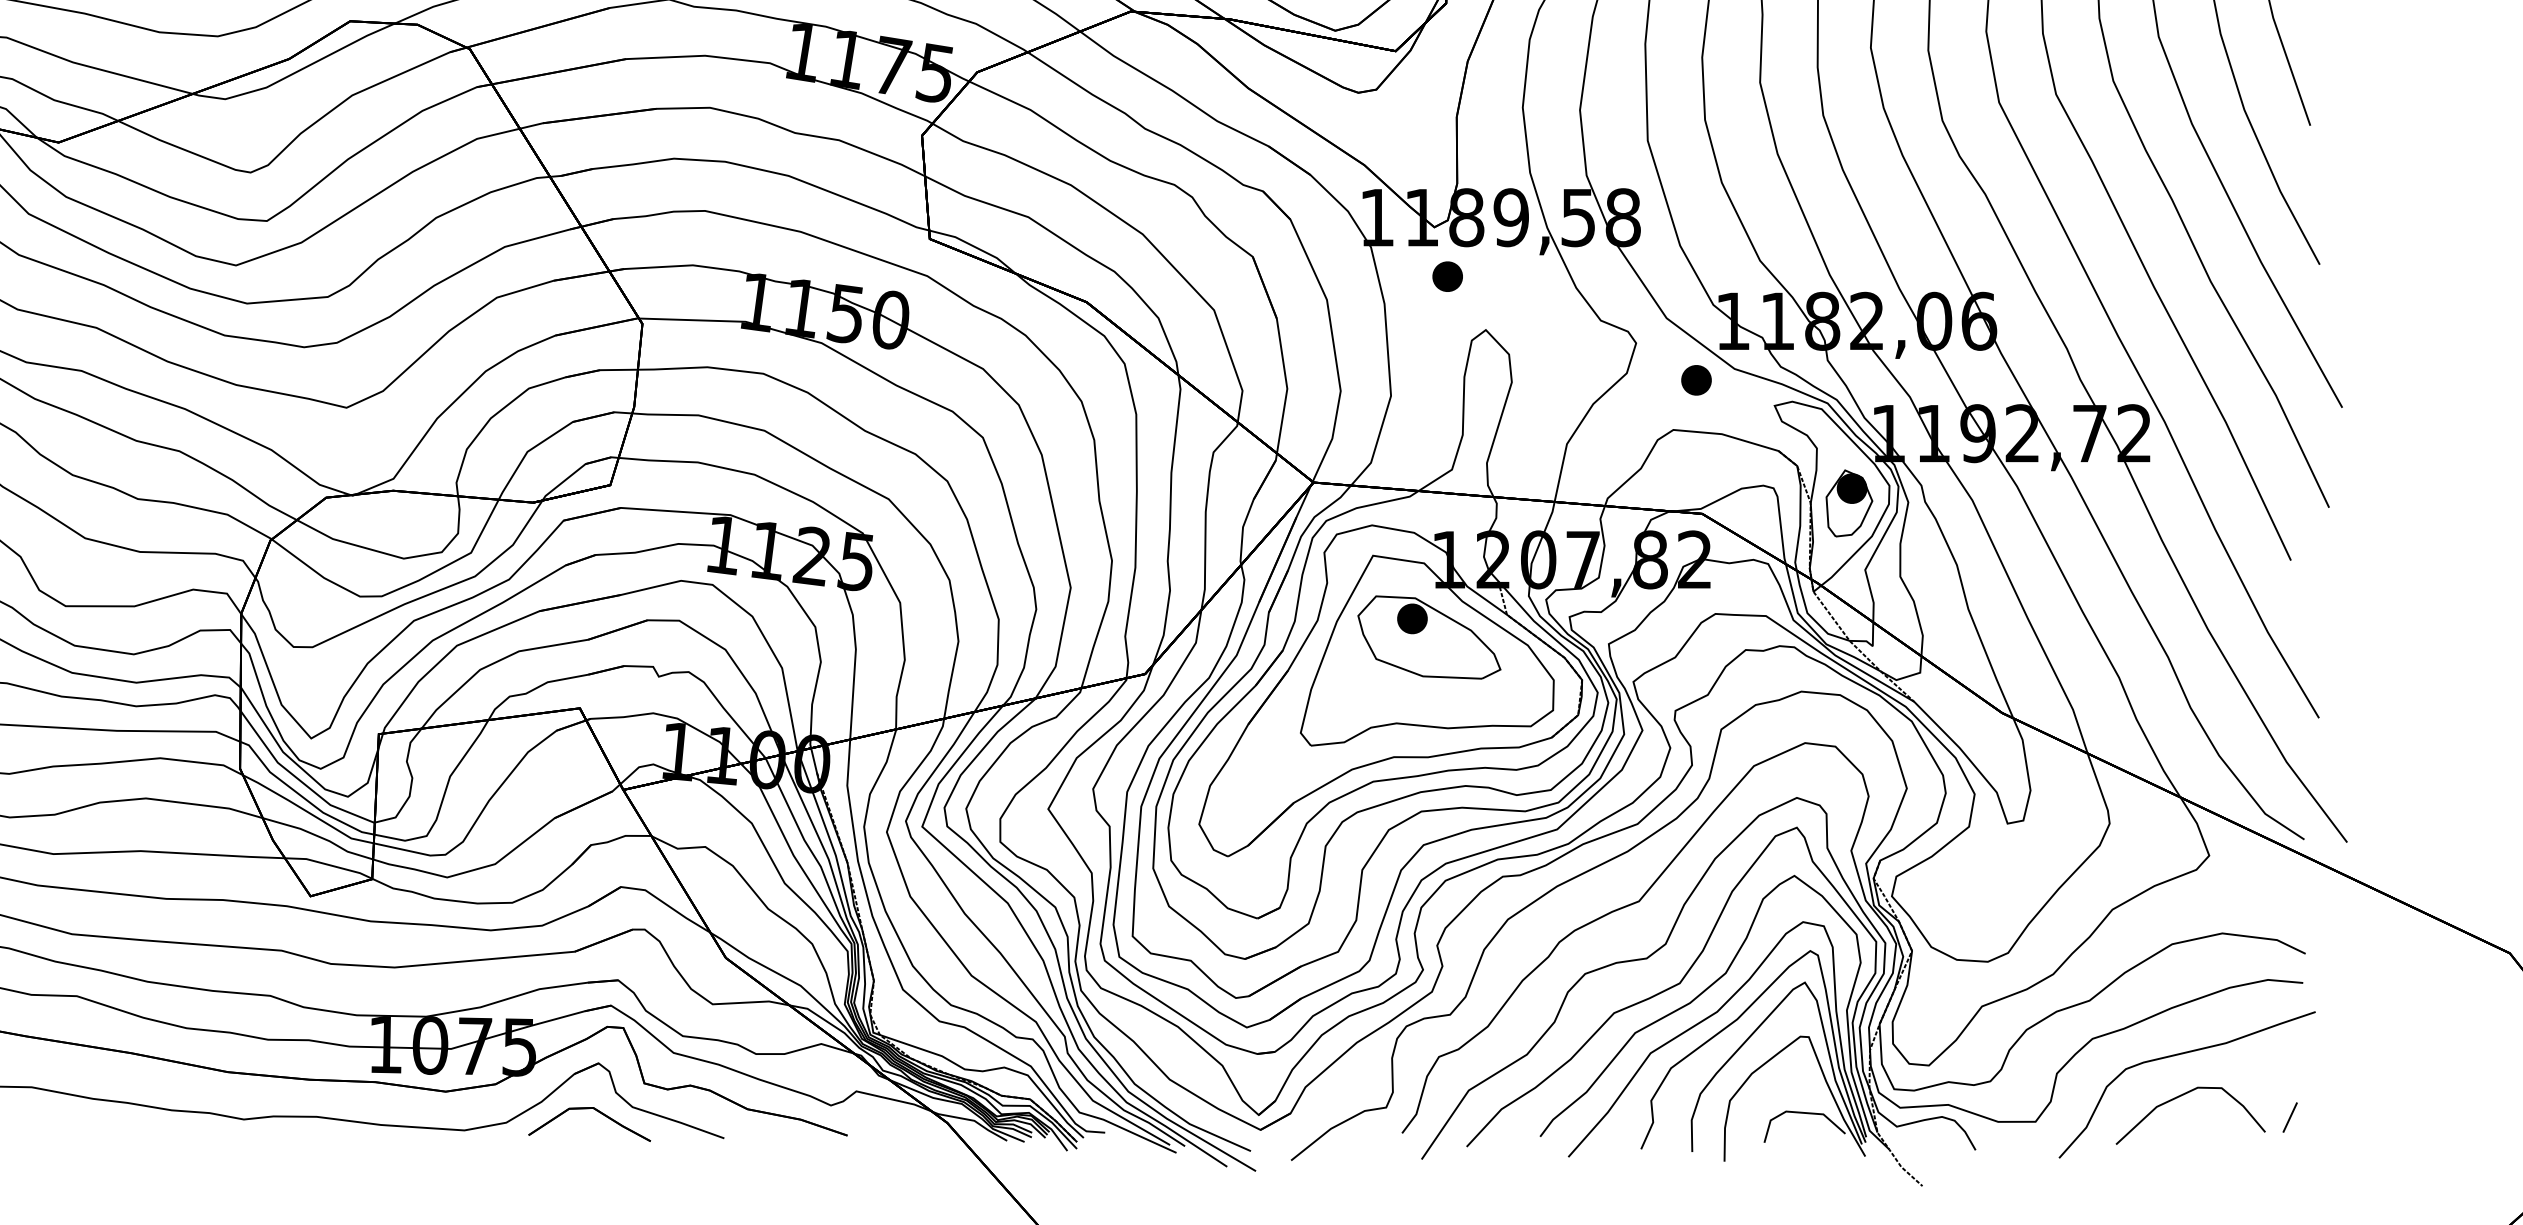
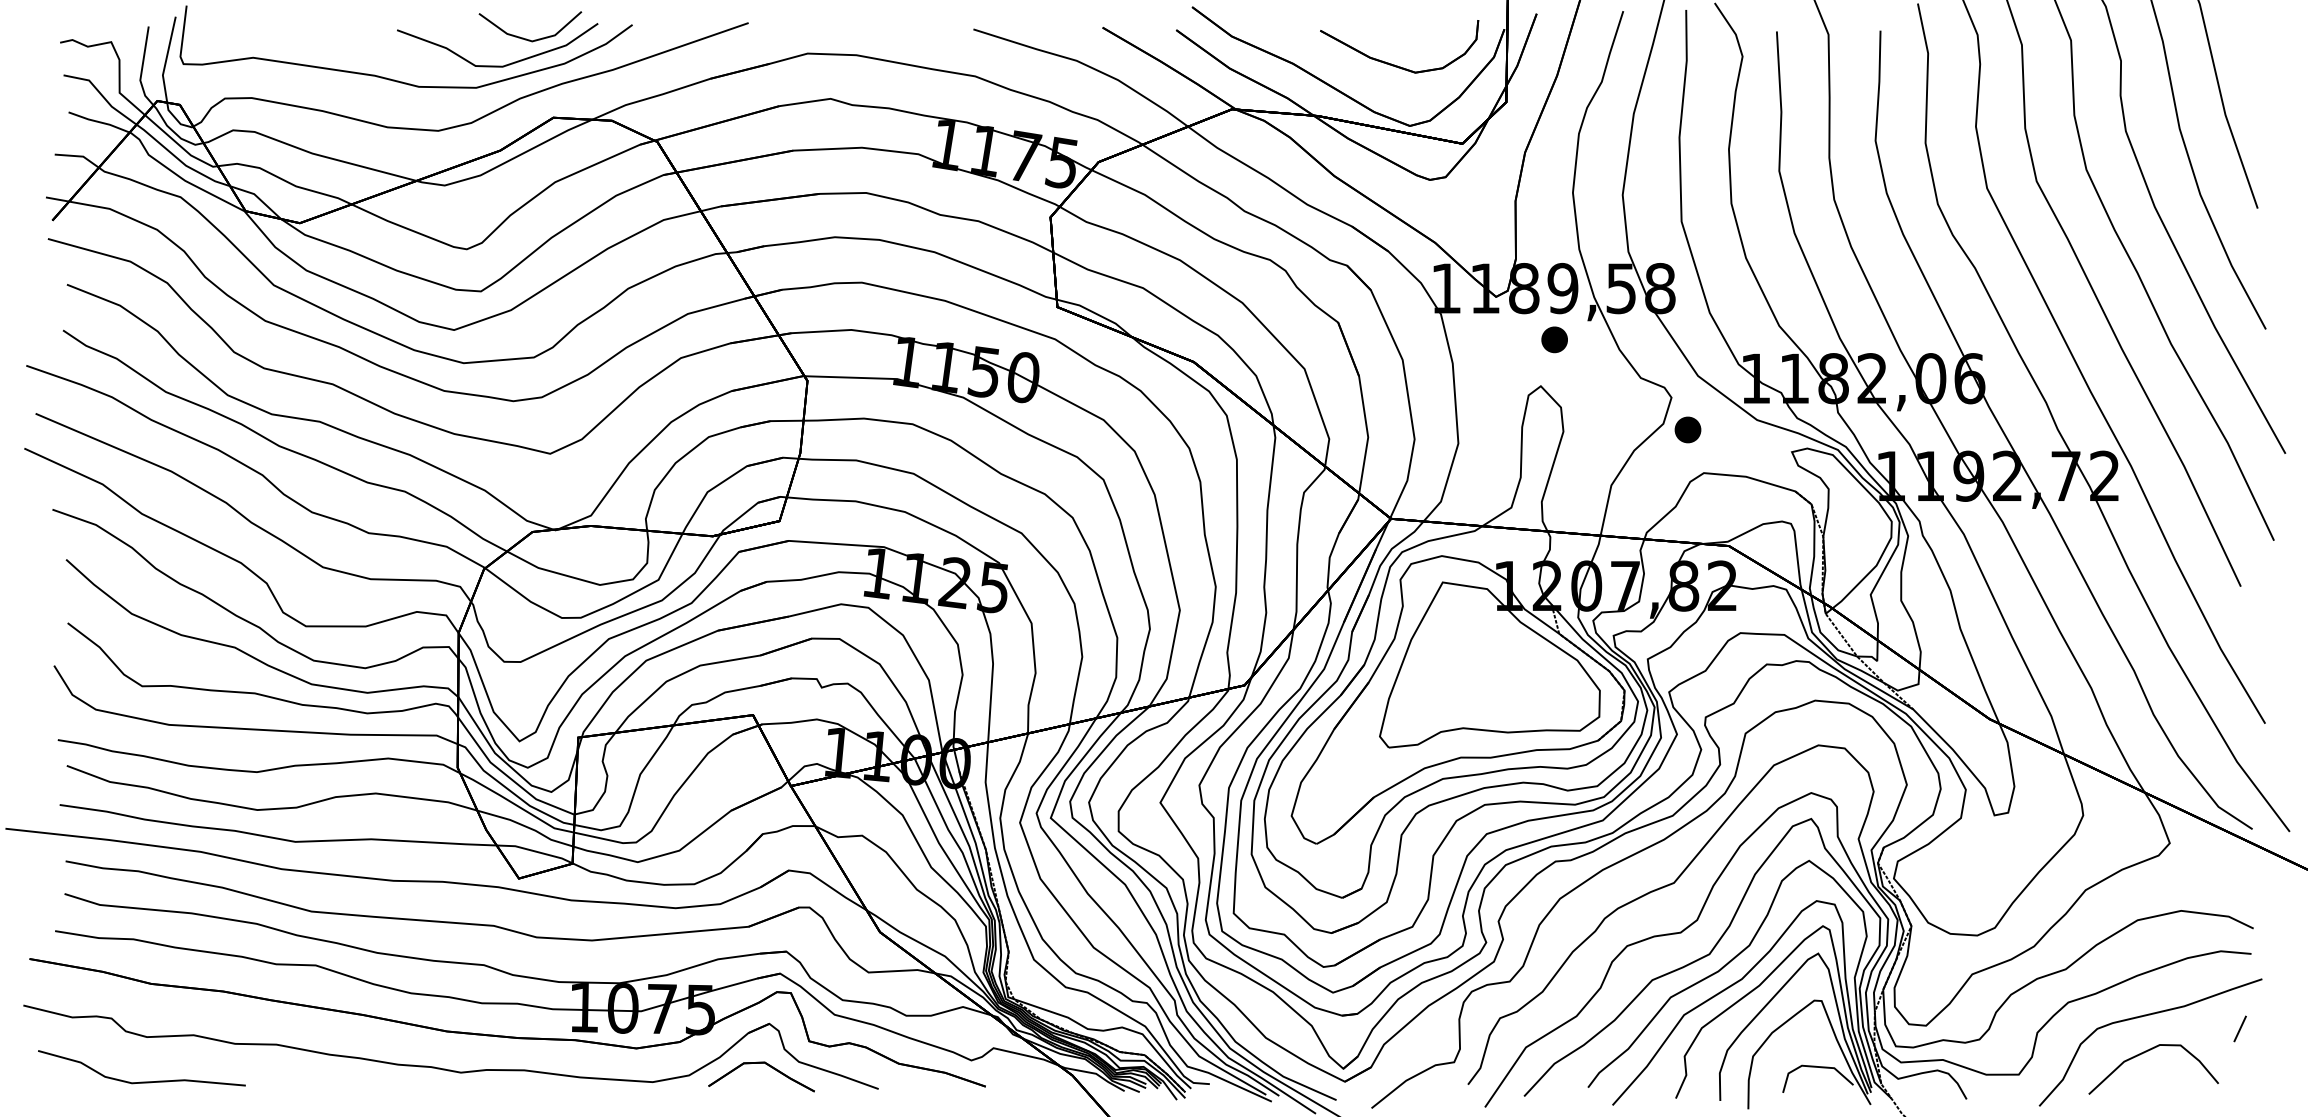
part: (1447, 276) -> (1554, 339), moved
part: (1695, 379) -> (1687, 429), moved
part: (1848, 502) -> (1856, 536), removed
part: (1429, 637) -> (1491, 653), removed
line: (2289, 1117) -> (2239, 1028), moved

